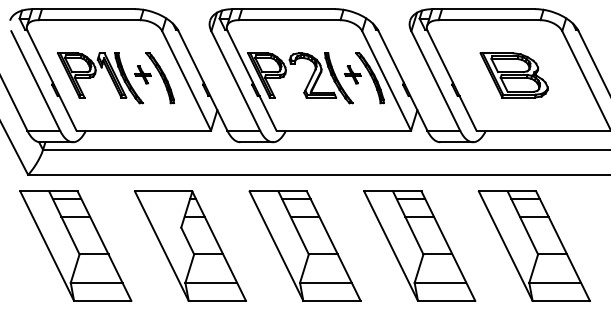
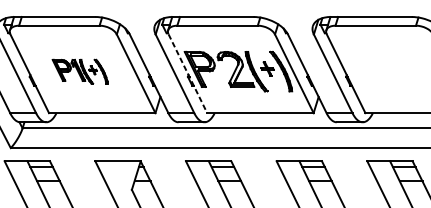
part: (513, 75) -> (394, 69), removed
part: (115, 78) -> (79, 71), size x0.6
line: (252, 81) -> (188, 74), solid -> dashed

